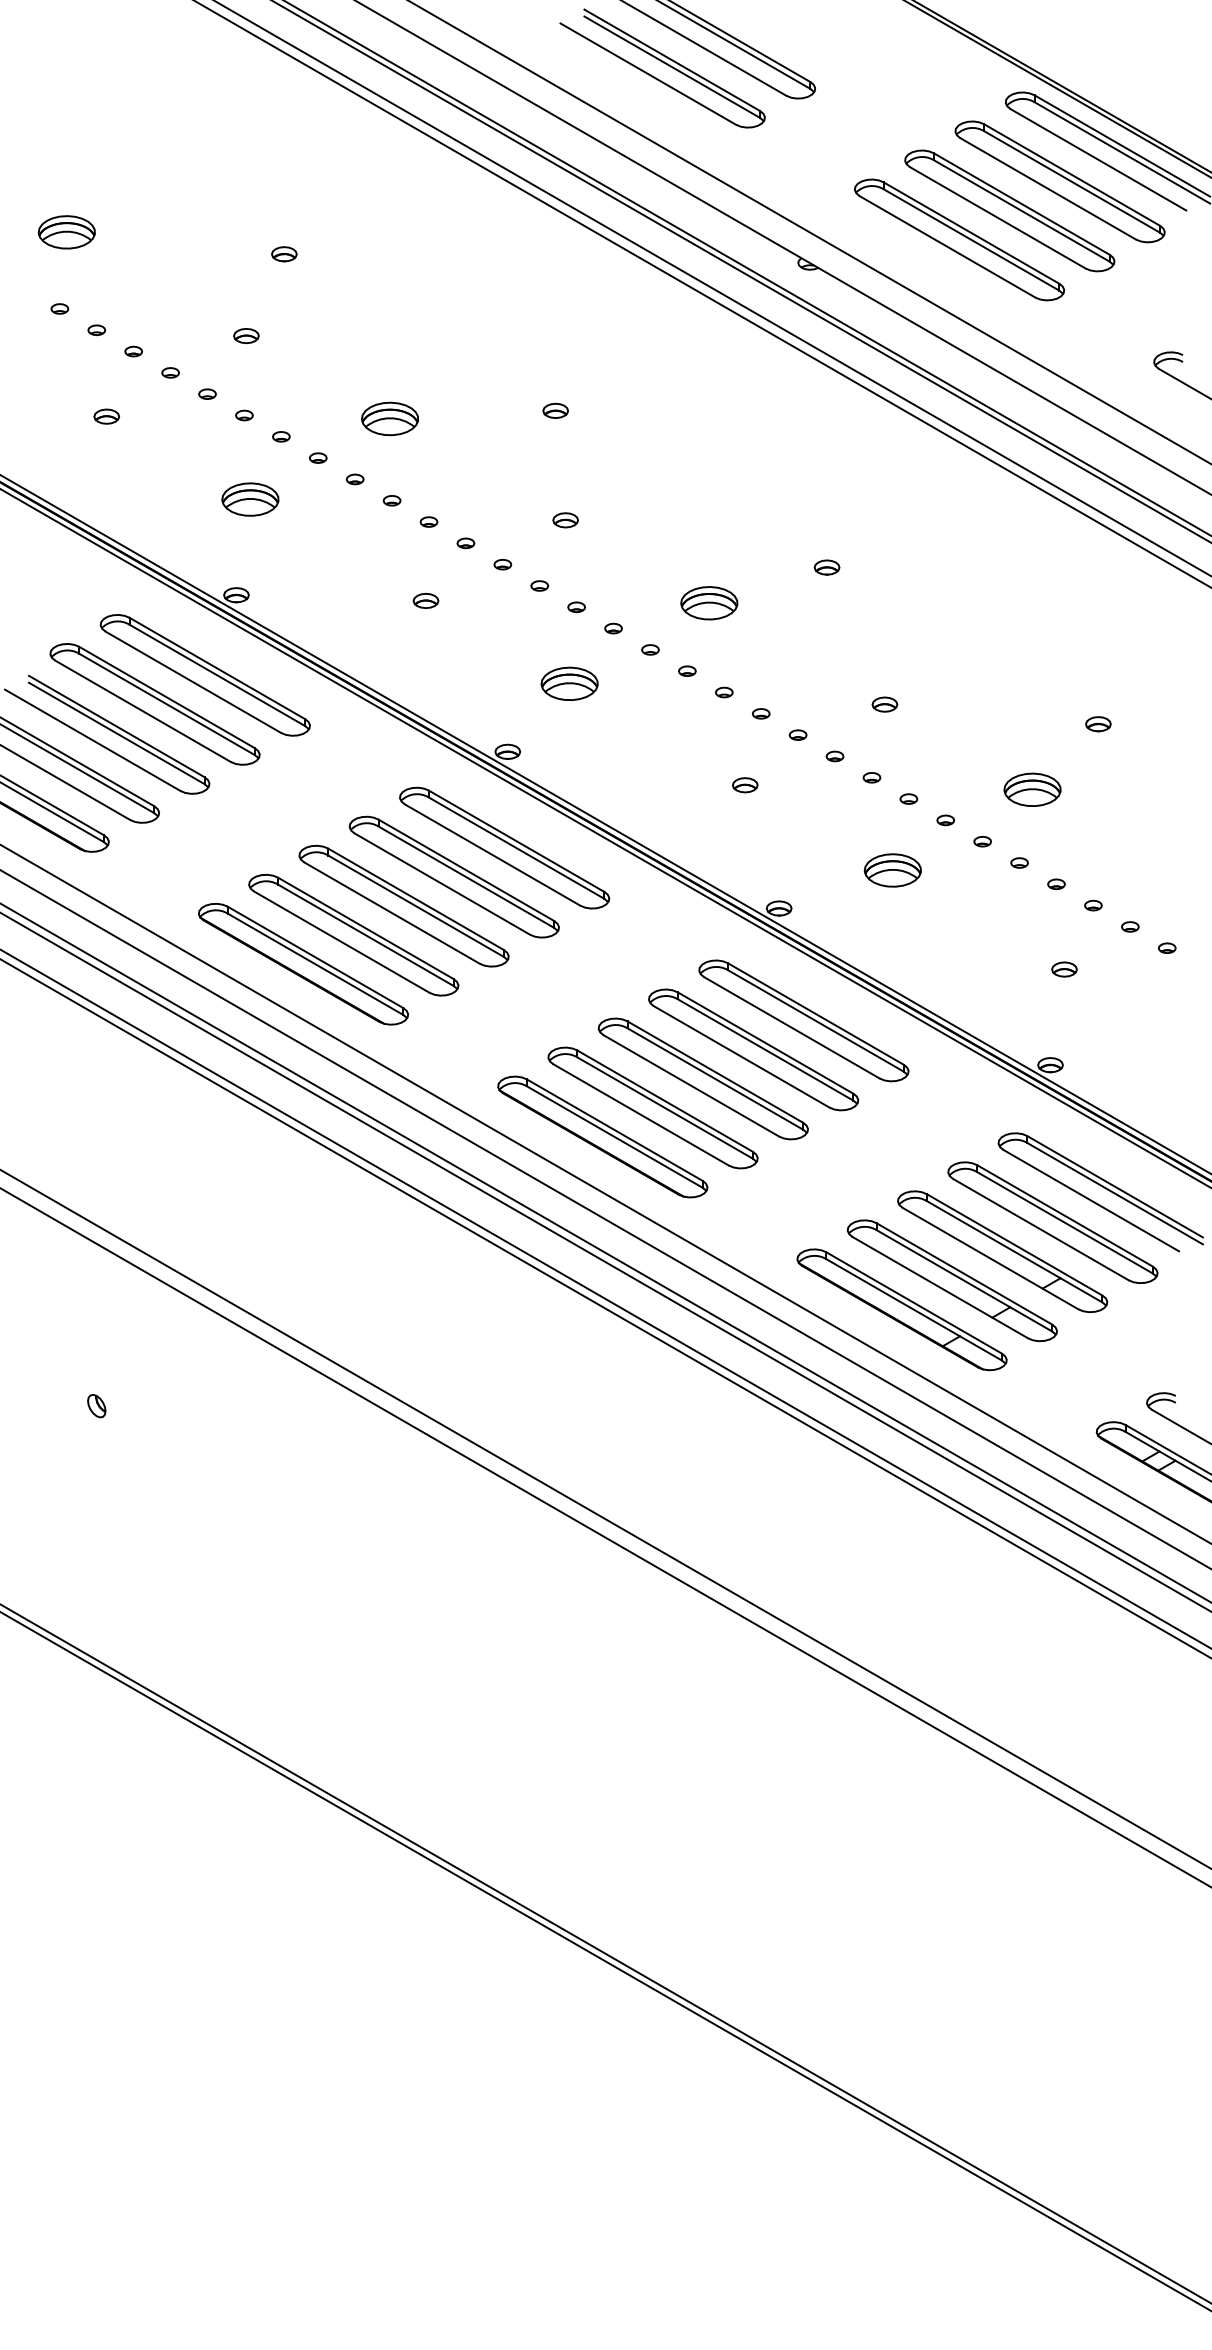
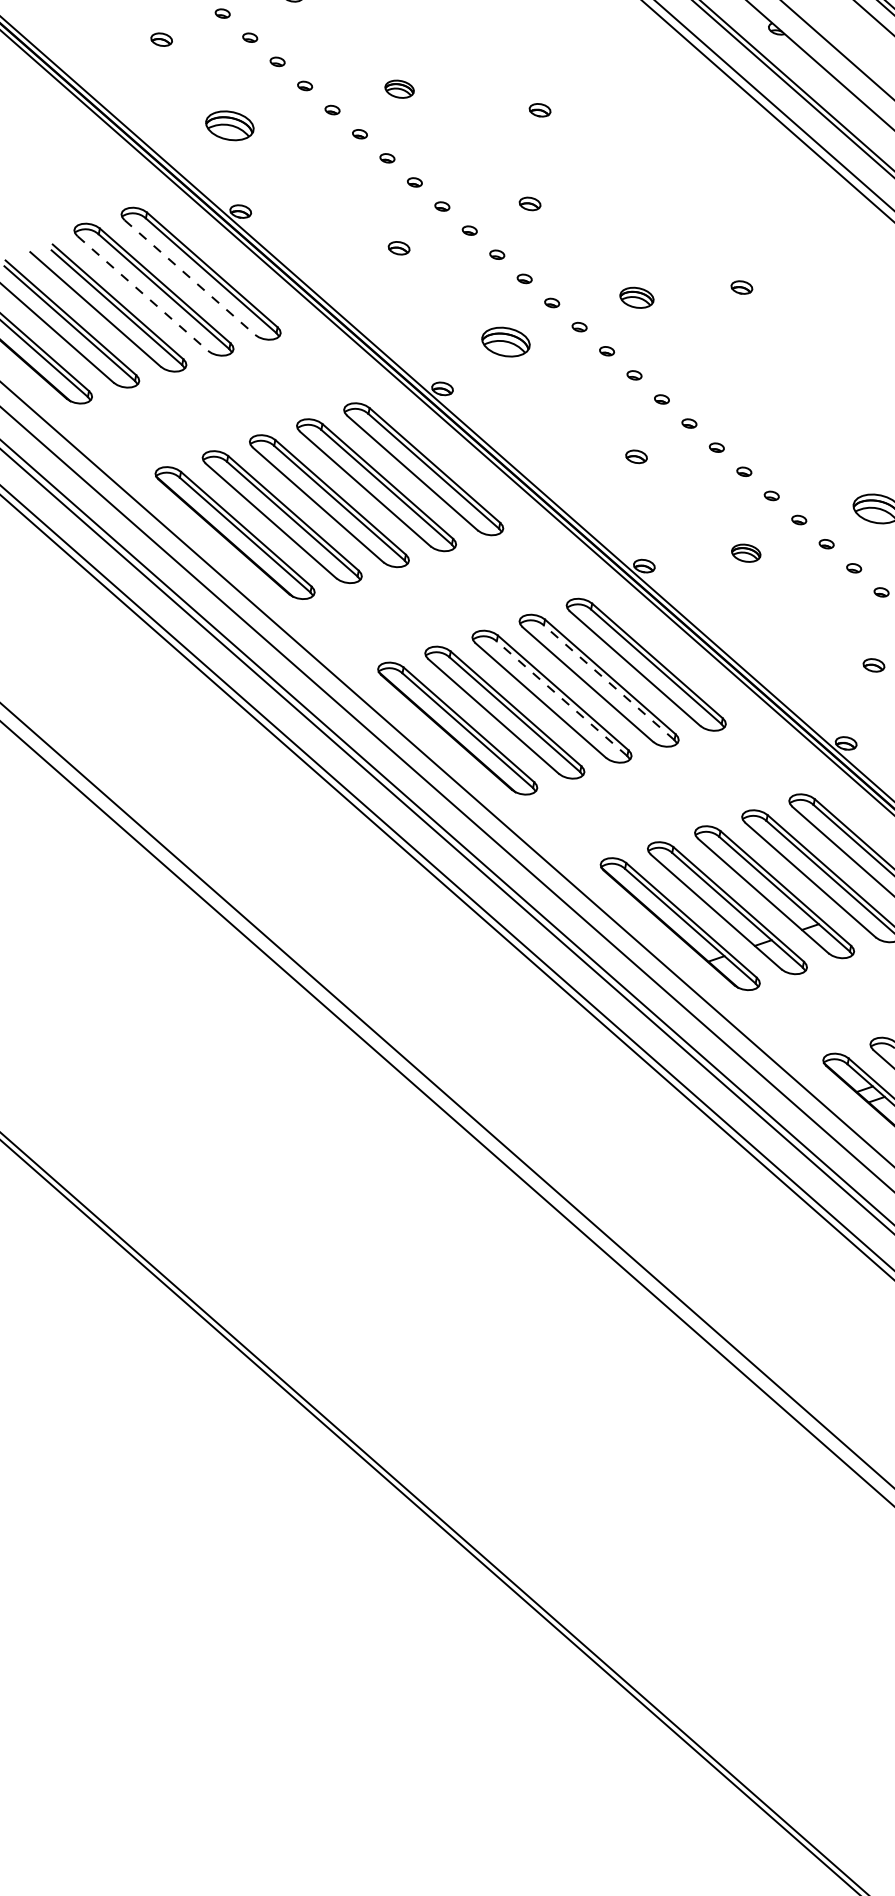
part: (390, 418) -> (399, 88), size x0.6
part: (250, 499) -> (229, 125), moved
part: (709, 603) -> (637, 298), size x0.7
line: (193, 682) -> (189, 277), solid -> dashed
part: (884, 704) -> (767, 412), removed
line: (143, 711) -> (143, 293), solid -> dashed
part: (892, 870) -> (746, 553), size x0.6
line: (765, 1049) -> (609, 682), solid -> dashed
line: (714, 1078) -> (561, 698), solid -> dashed

